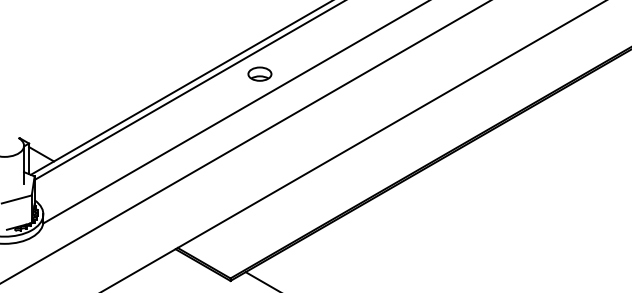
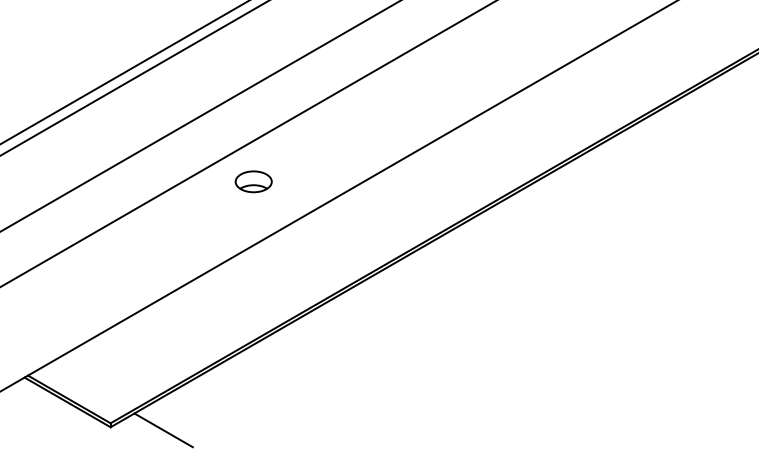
part: (259, 73) -> (253, 180), moved

